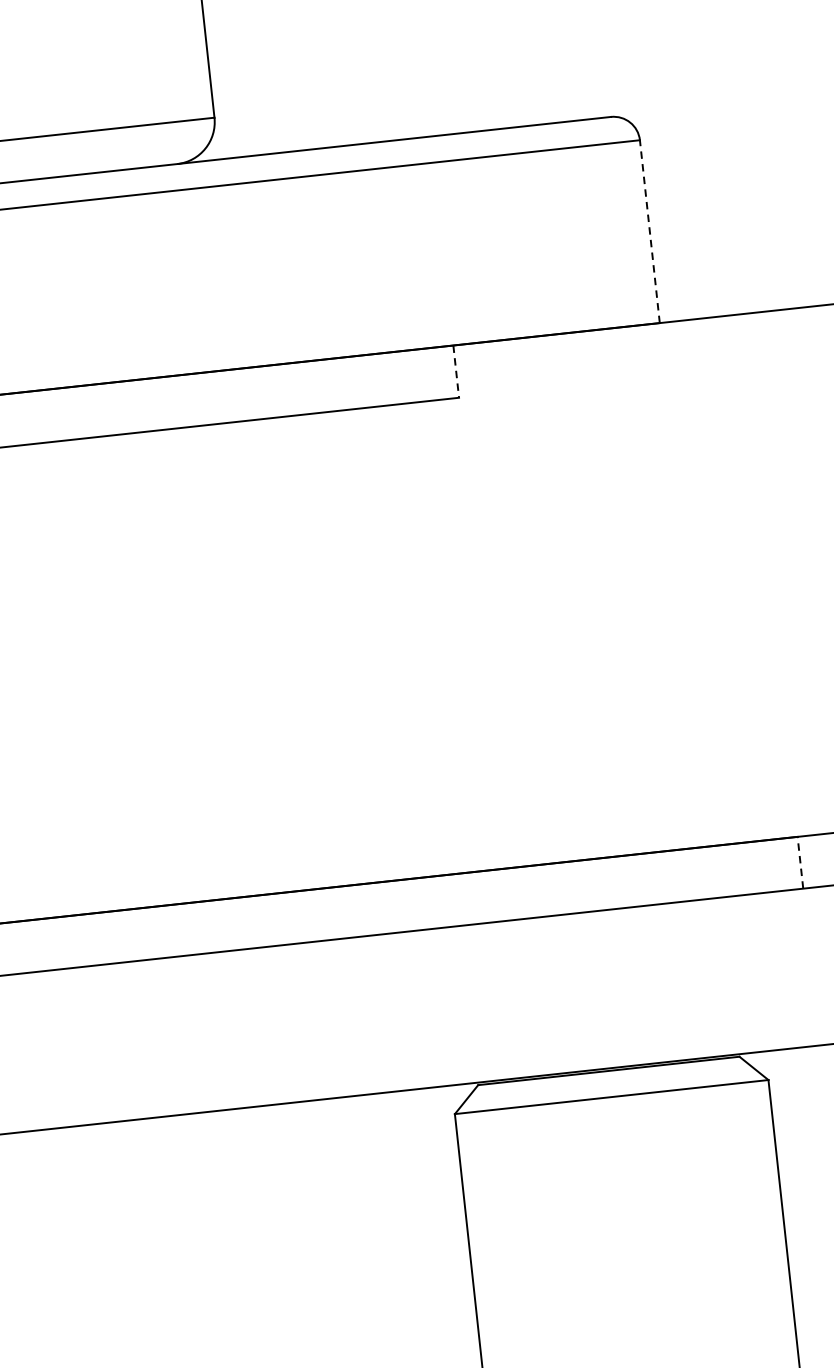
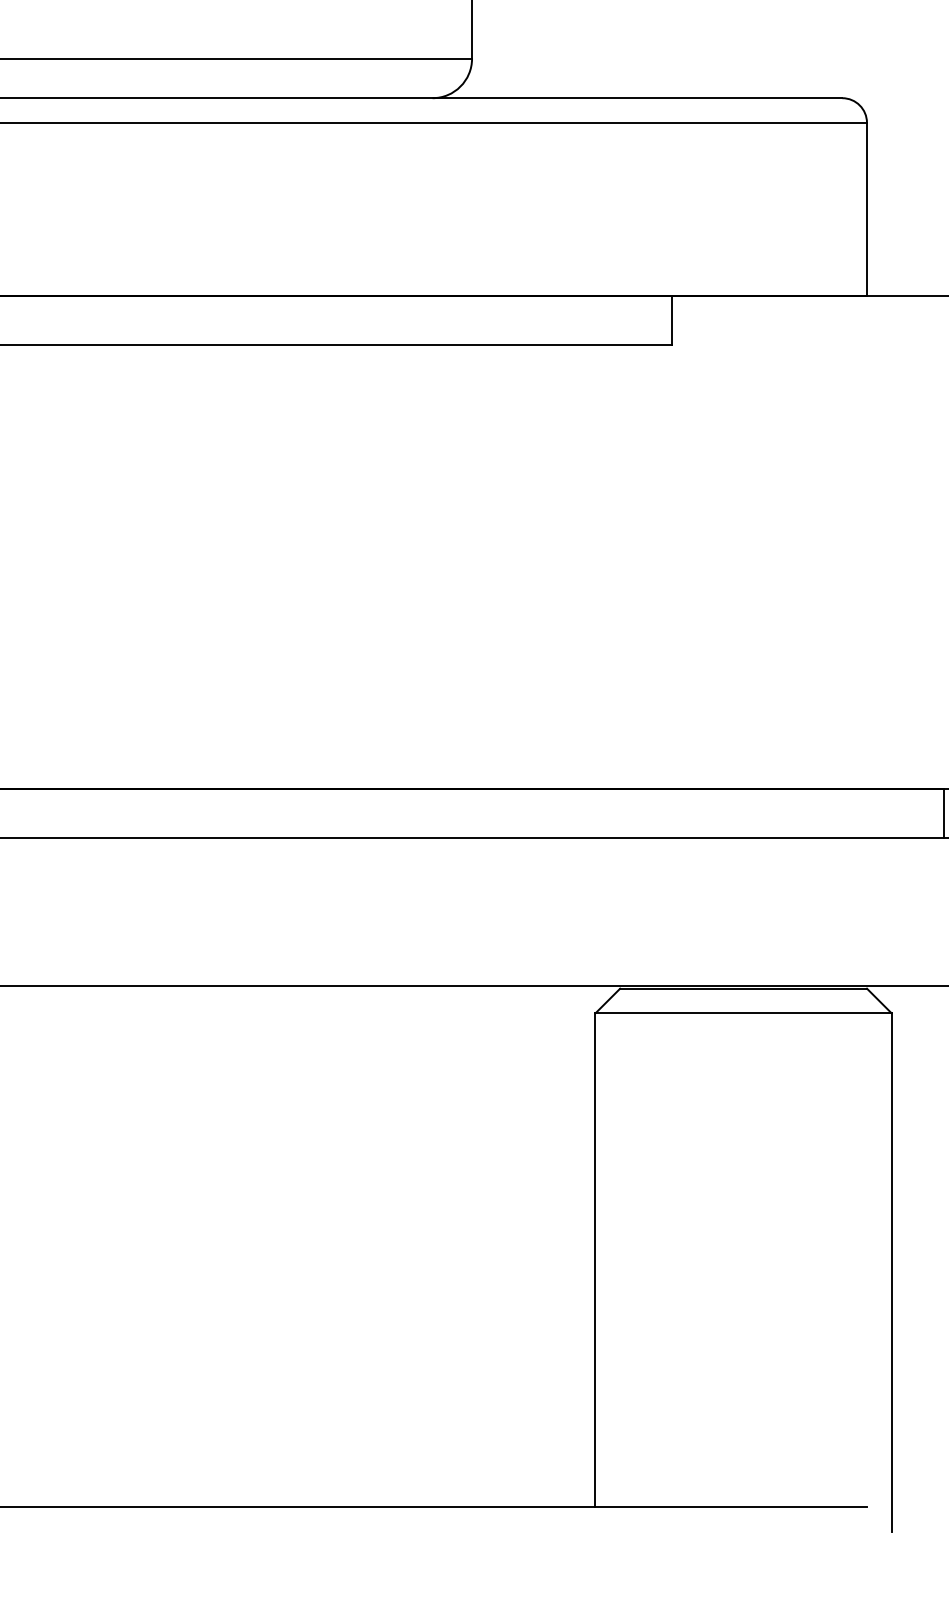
line: (650, 230) -> (867, 208), dashed -> solid
line: (456, 371) -> (672, 320), dashed -> solid
line: (800, 862) -> (943, 813), dashed -> solid

